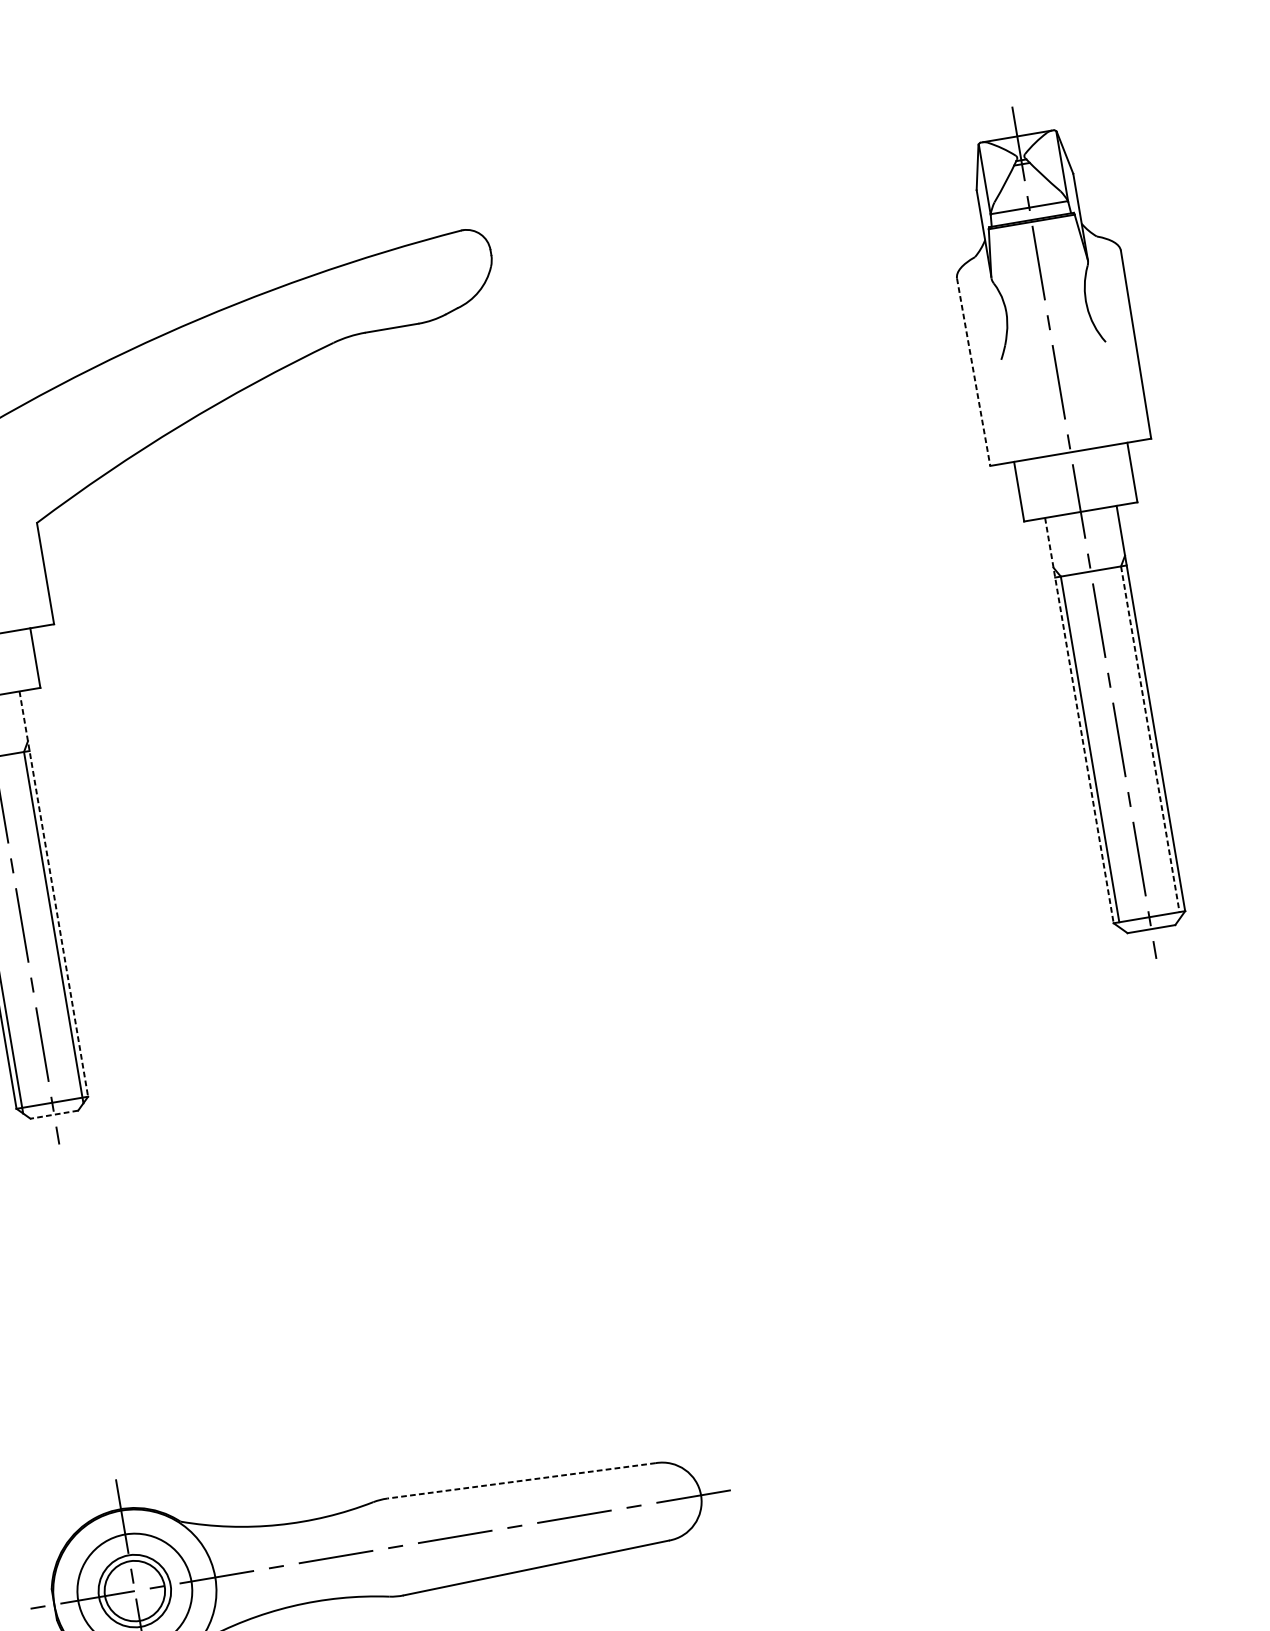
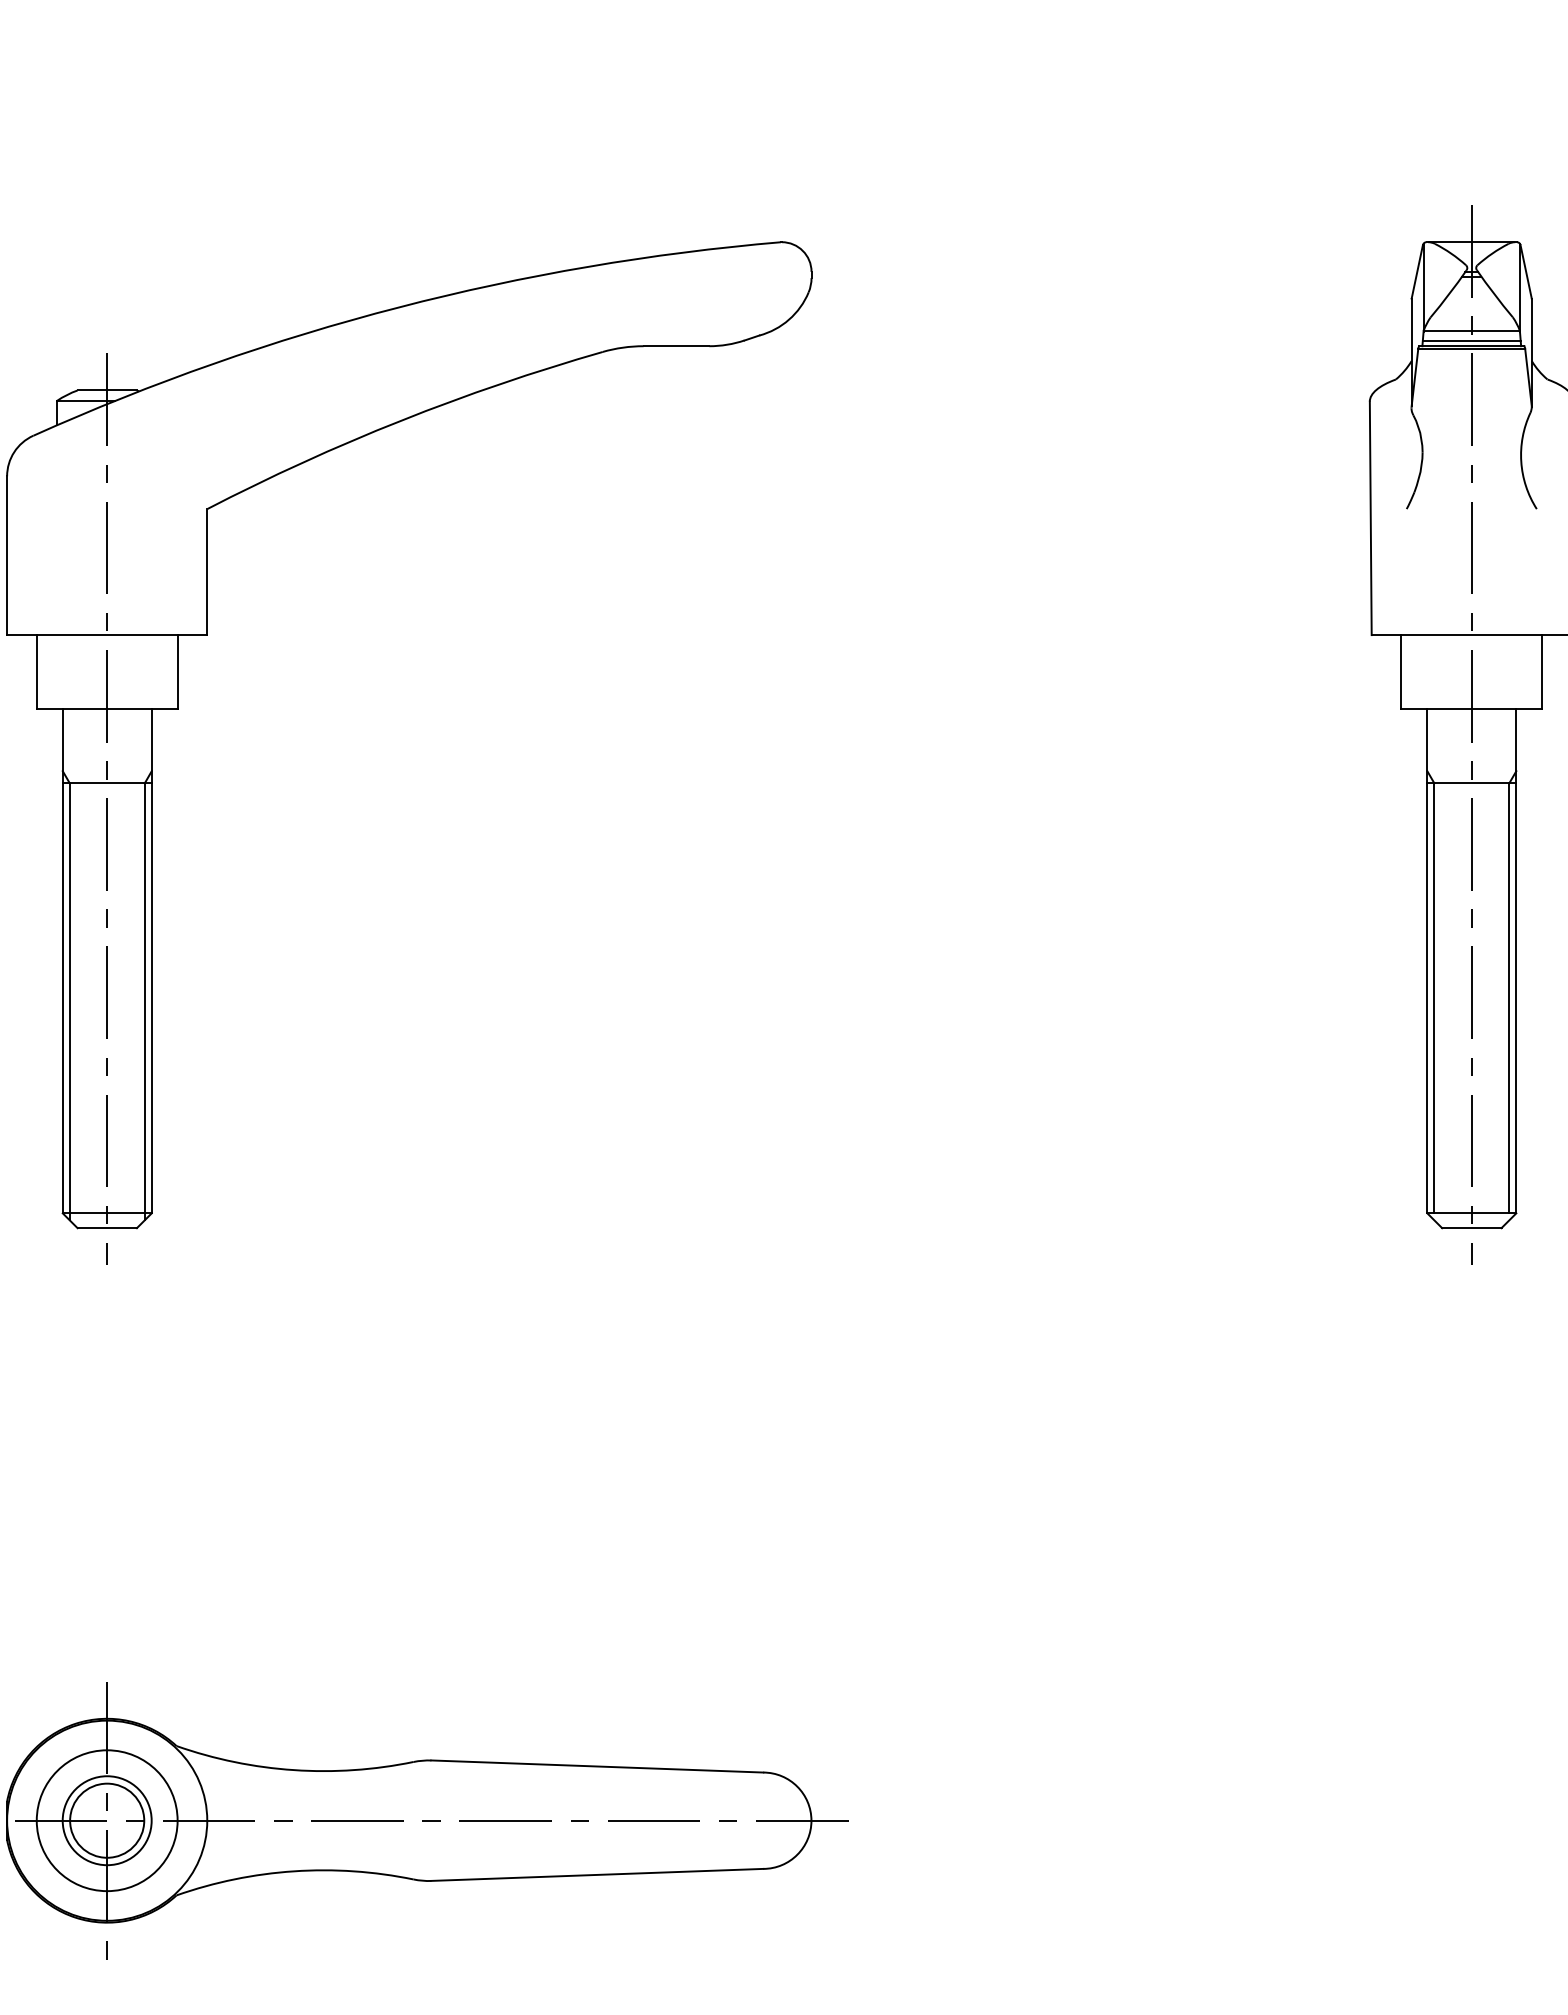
line: (1030, 216) -> (1471, 341), added
line: (973, 372) -> (1370, 518), dashed -> solid
line: (1079, 720) -> (1427, 961), dashed -> solid
line: (1150, 739) -> (1509, 998), dashed -> solid
line: (53, 894) -> (151, 961), dashed -> solid
line: (54, 1114) -> (107, 1228), dashed -> solid
line: (520, 1480) -> (596, 1766), dashed -> solid

